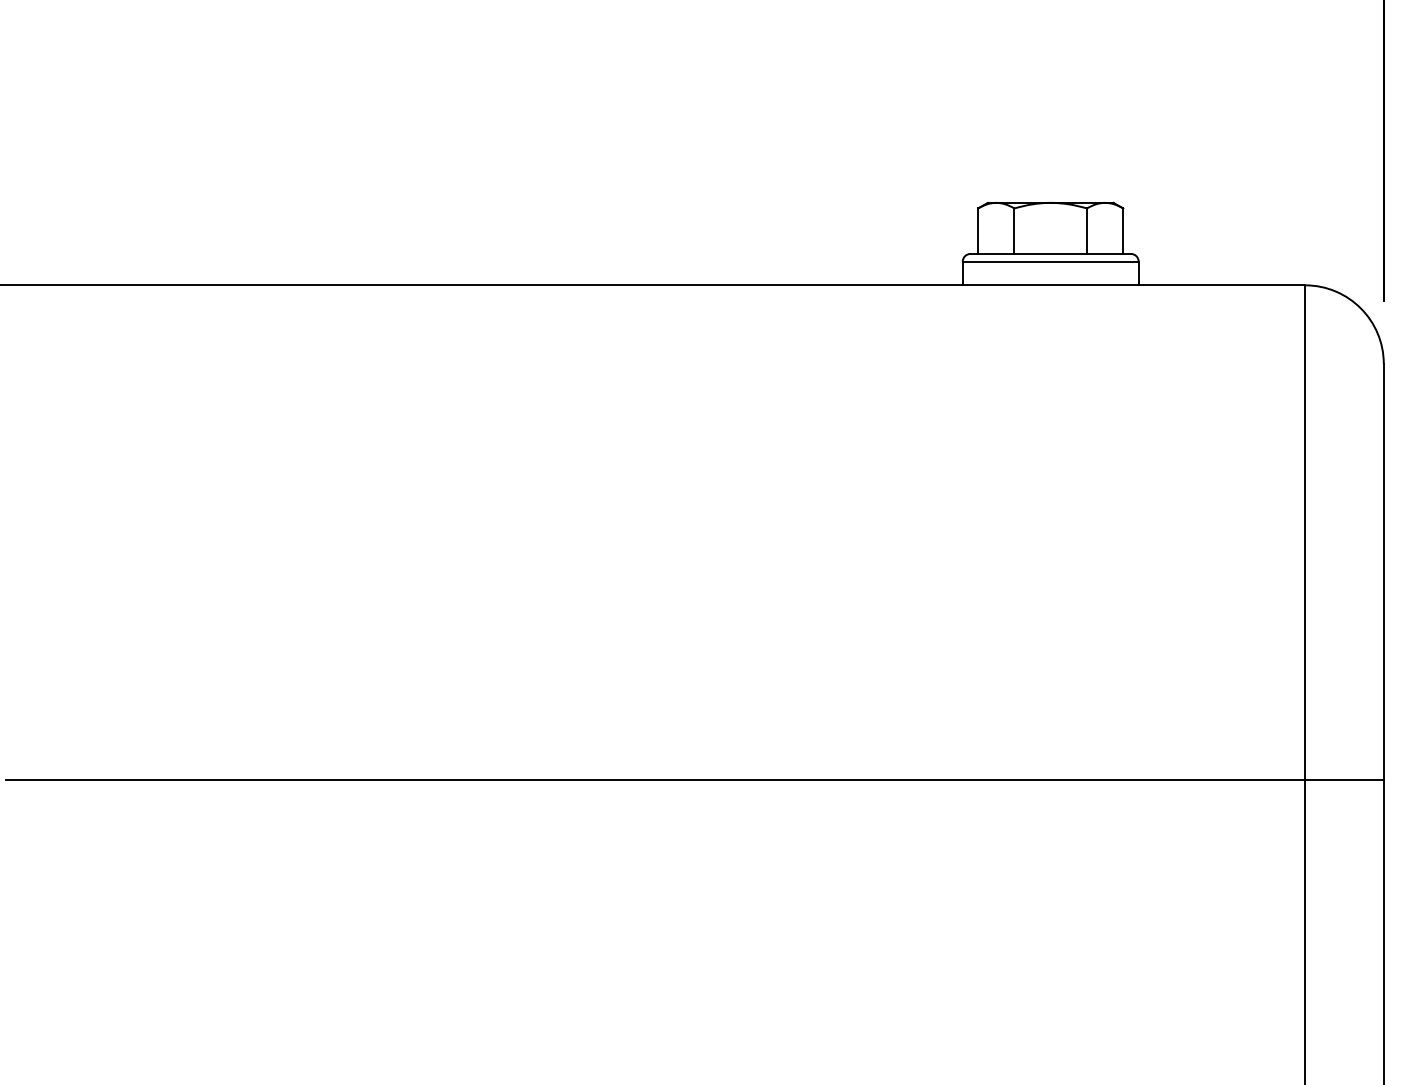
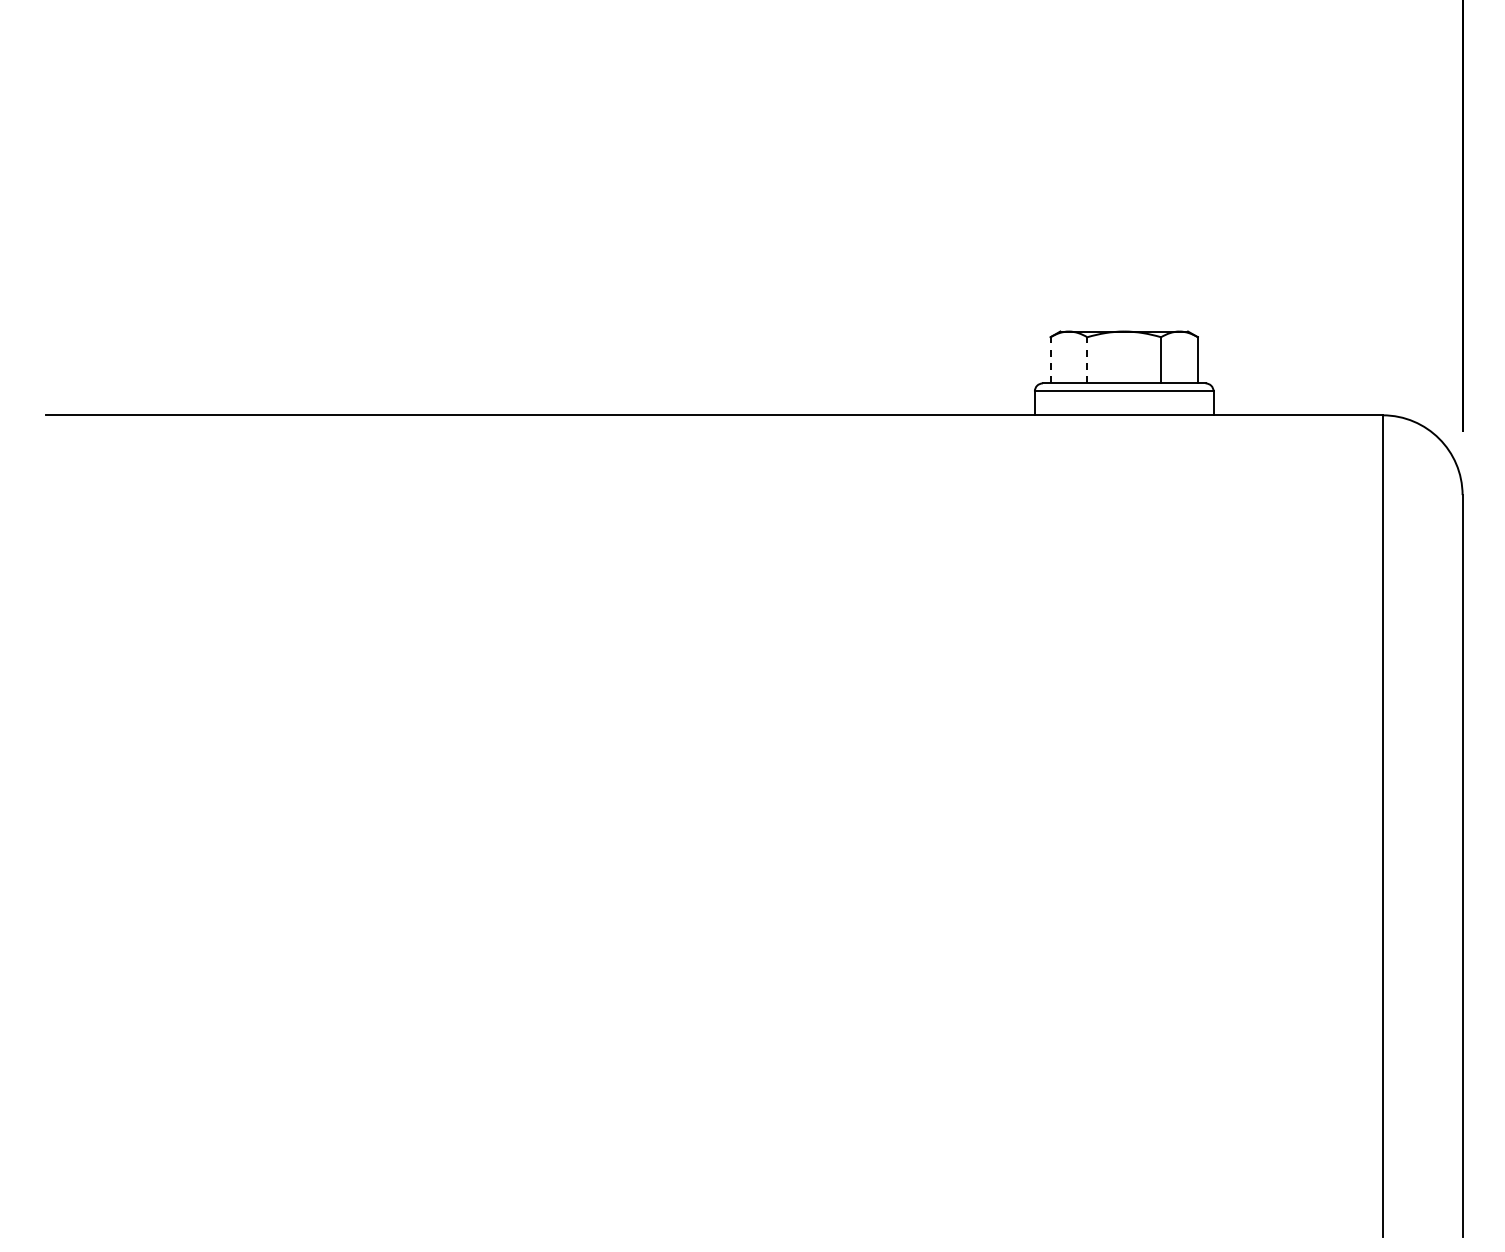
line: (978, 230) -> (1050, 359), solid -> dashed
line: (1014, 230) -> (1087, 359), solid -> dashed
line: (694, 780) -> (762, 918), removed

